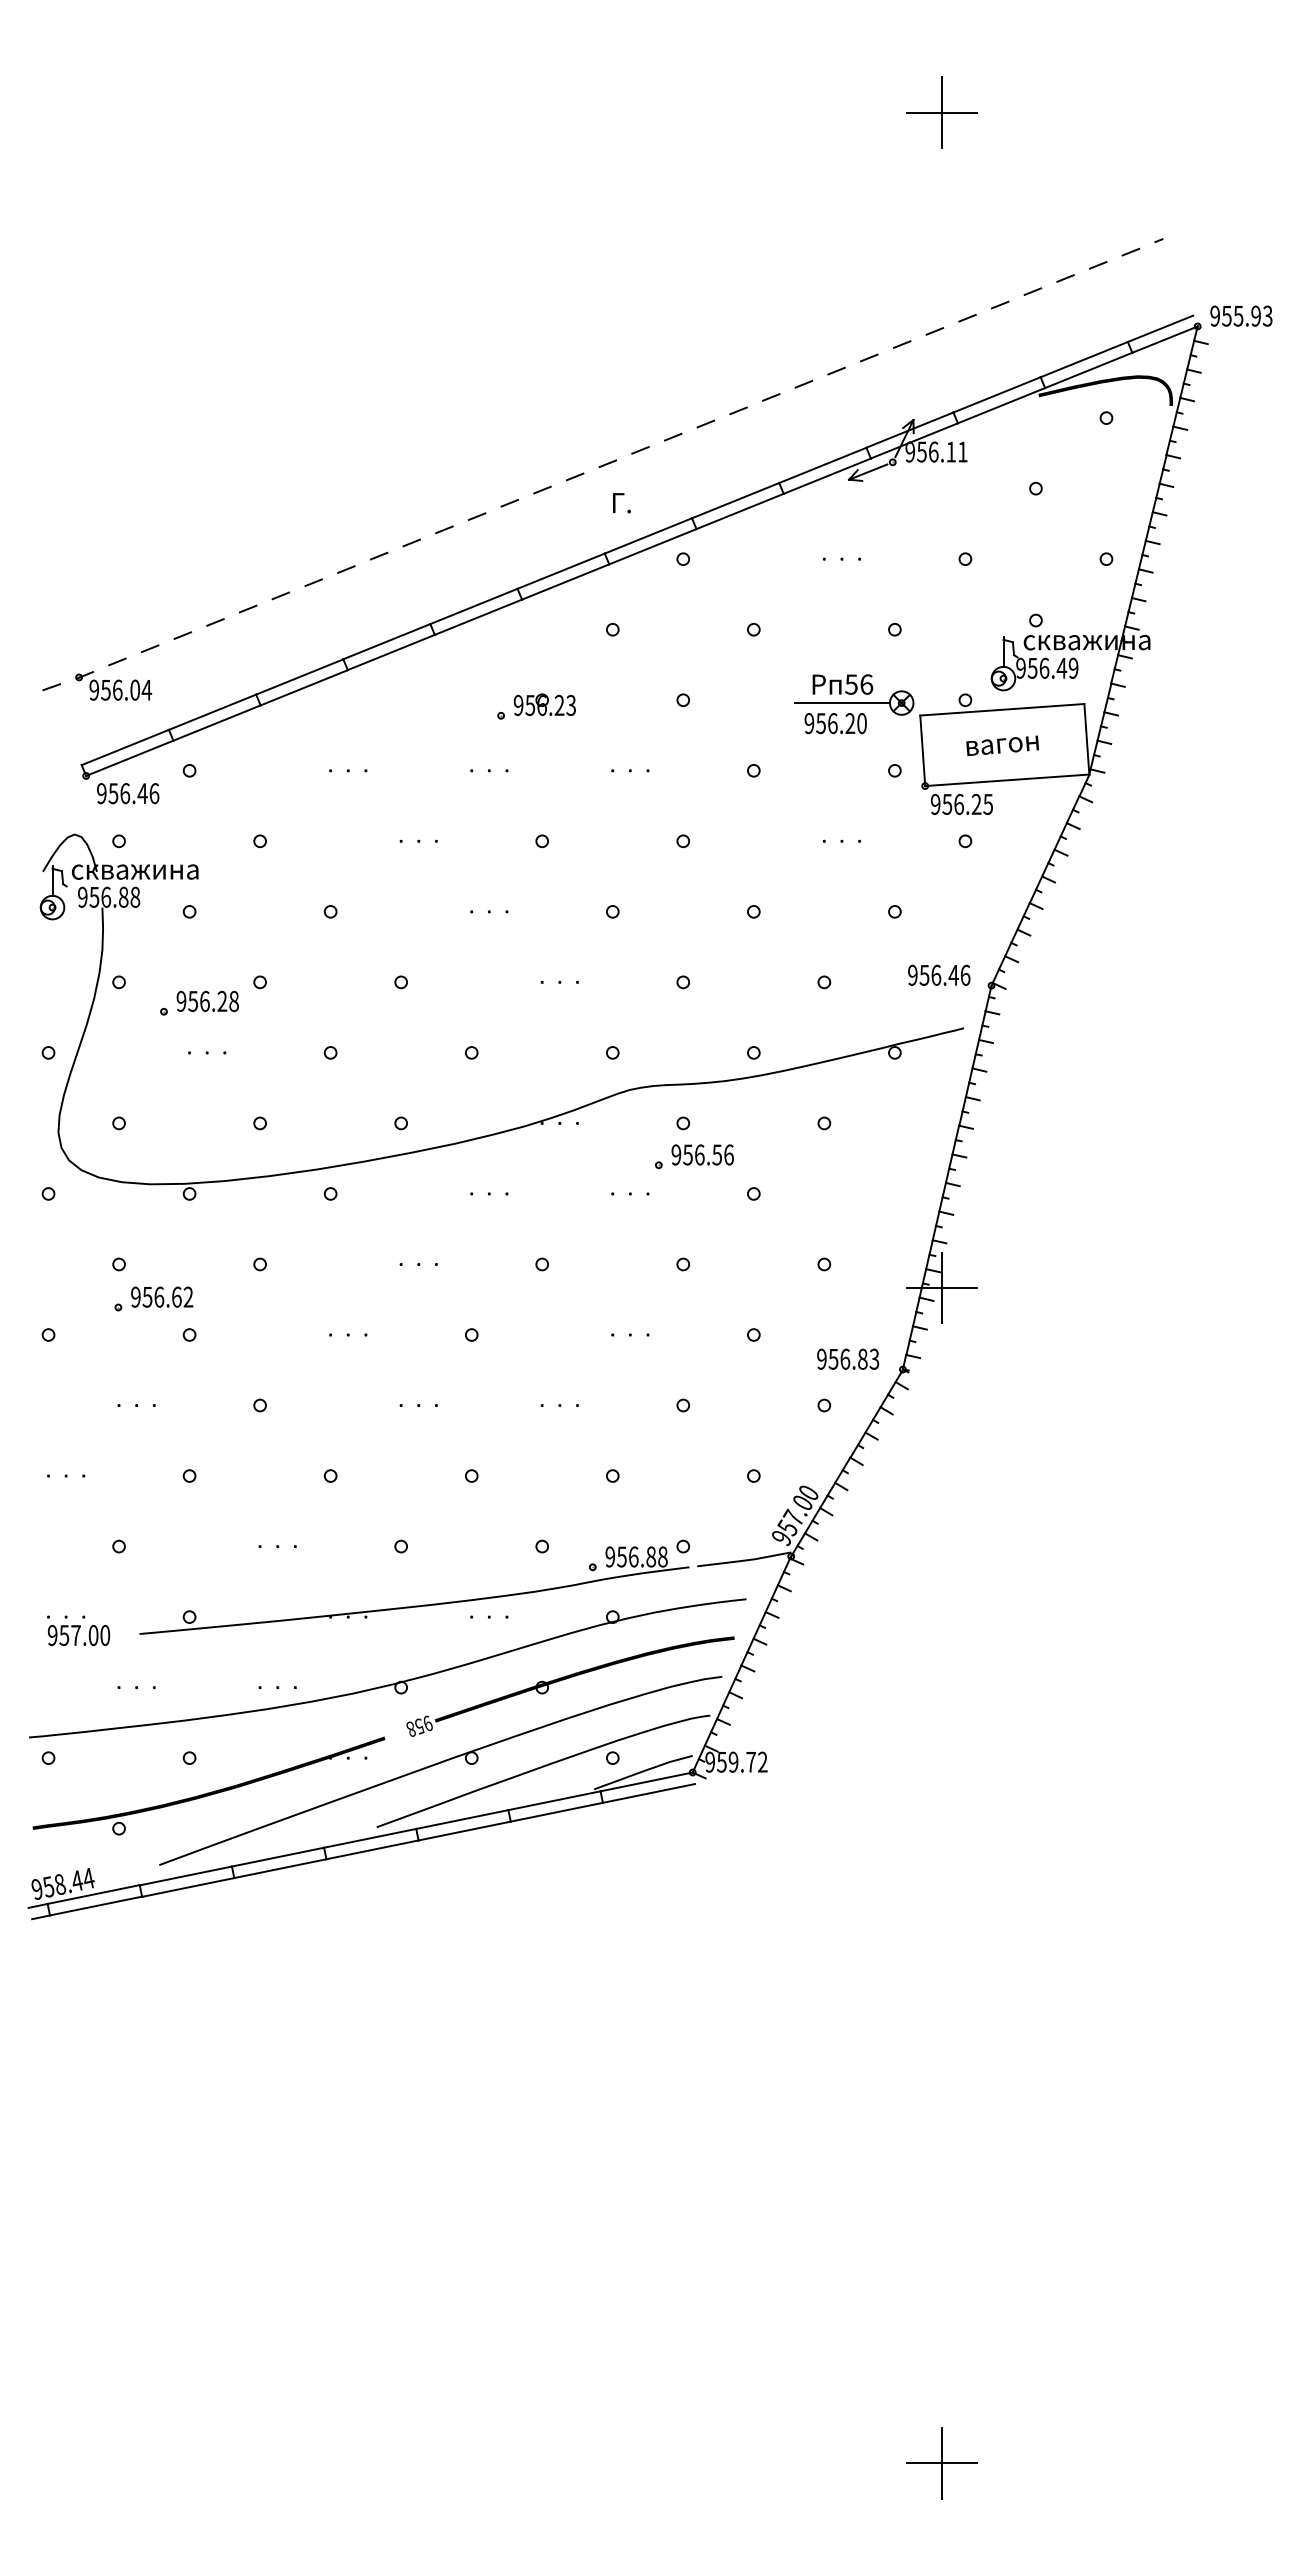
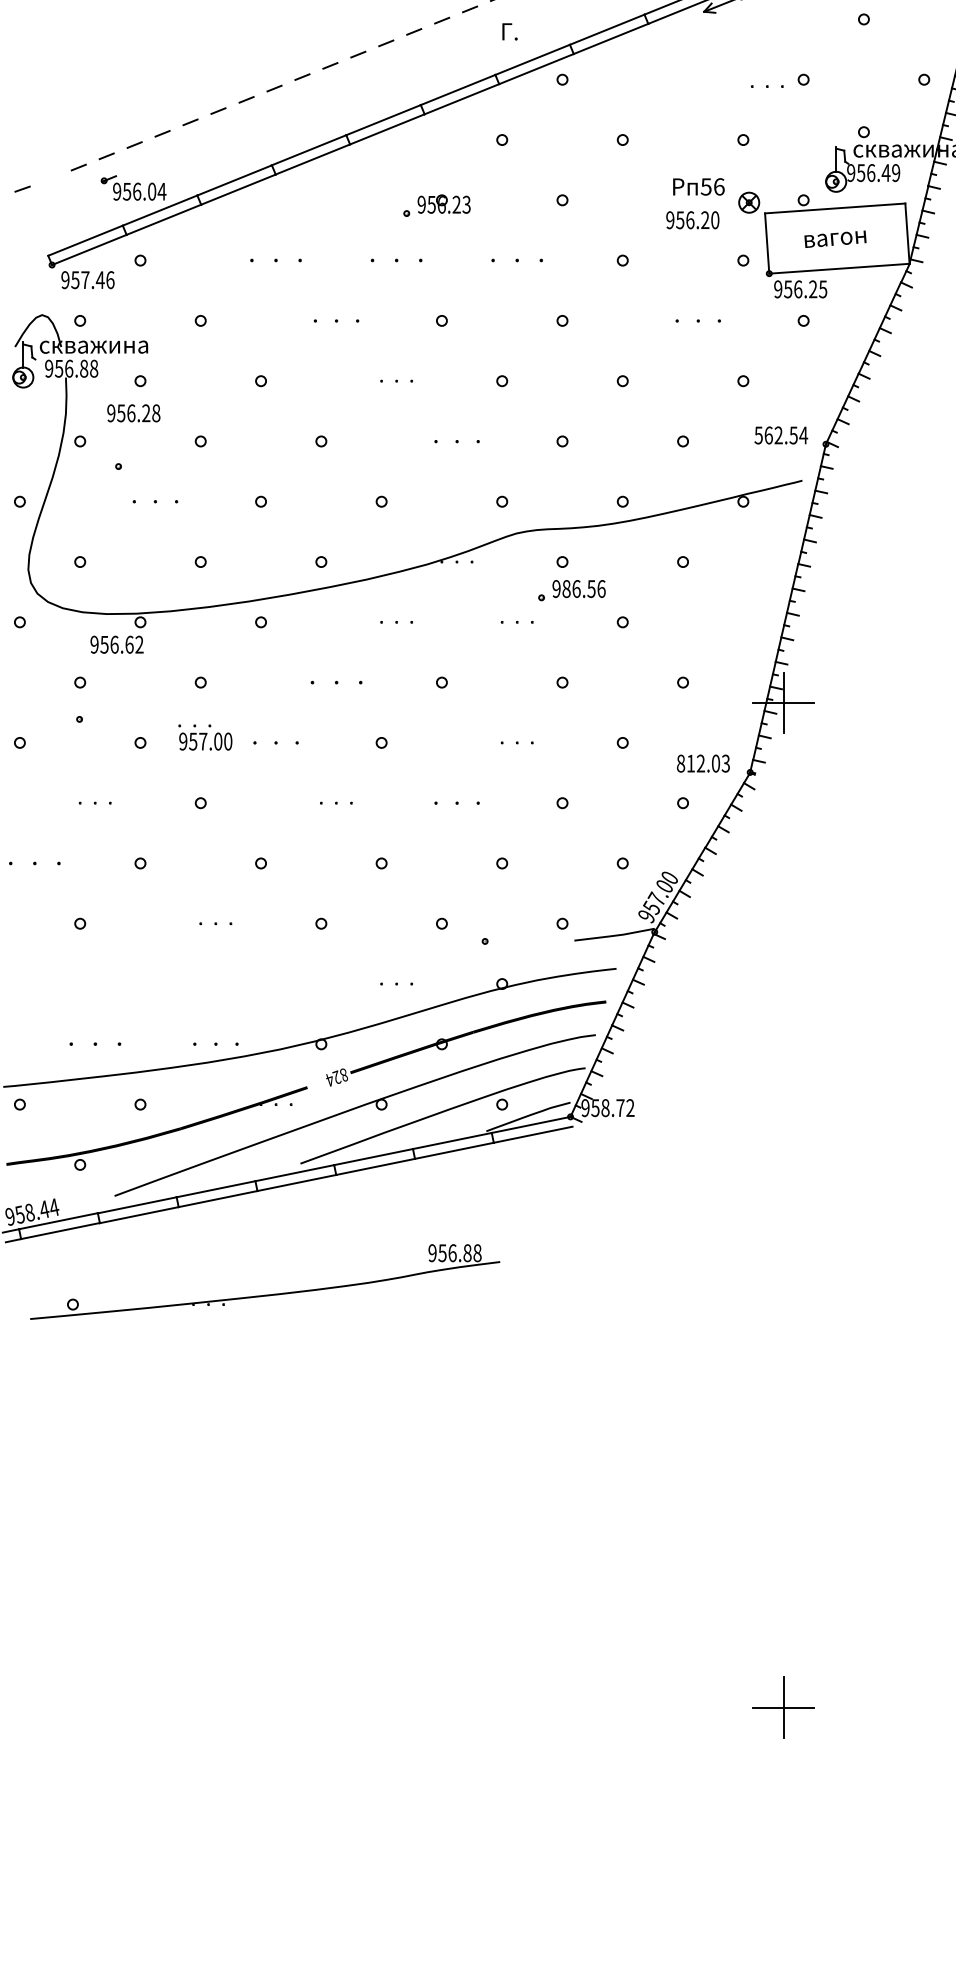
part: (841, 558) -> (766, 85), moved
part: (113, 685) -> (133, 187), moved
line: (841, 703) -> (697, 203), removed
part: (348, 770) -> (276, 260), size x1.6
part: (489, 770) -> (396, 260), size x1.6
part: (630, 770) -> (517, 260), size x1.6
text: (125, 793) -> (85, 280), 956.46 -> 957.46
part: (418, 840) -> (336, 320), size x1.4
part: (841, 840) -> (697, 320), size x1.4
text: (938, 974) -> (780, 434), 956.46 -> 562.54
part: (559, 981) -> (456, 440), size x1.4
text: (207, 1000) -> (133, 412), moved
part: (207, 1052) -> (155, 501), size x1.4
text: (687, 1154) -> (566, 588), 956.56 -> 986.56
part: (418, 1264) -> (336, 682), size x1.6
text: (162, 1296) -> (117, 644), moved
part: (348, 1334) -> (276, 742), size x1.4
text: (842, 1358) -> (698, 762), 956.83 -> 812.03
part: (559, 1405) -> (456, 803), size x1.4
part: (66, 1475) -> (35, 862), size x1.6
part: (414, 1605) -> (265, 1294), moved
part: (78, 1630) -> (205, 737), moved
part: (136, 1687) -> (95, 1044), size x1.6
part: (277, 1687) -> (215, 1044), size x1.4
text: (419, 1726) -> (337, 1077), 958 -> 824
text: (733, 1761) -> (605, 1107), 959.72 -> 958.72

